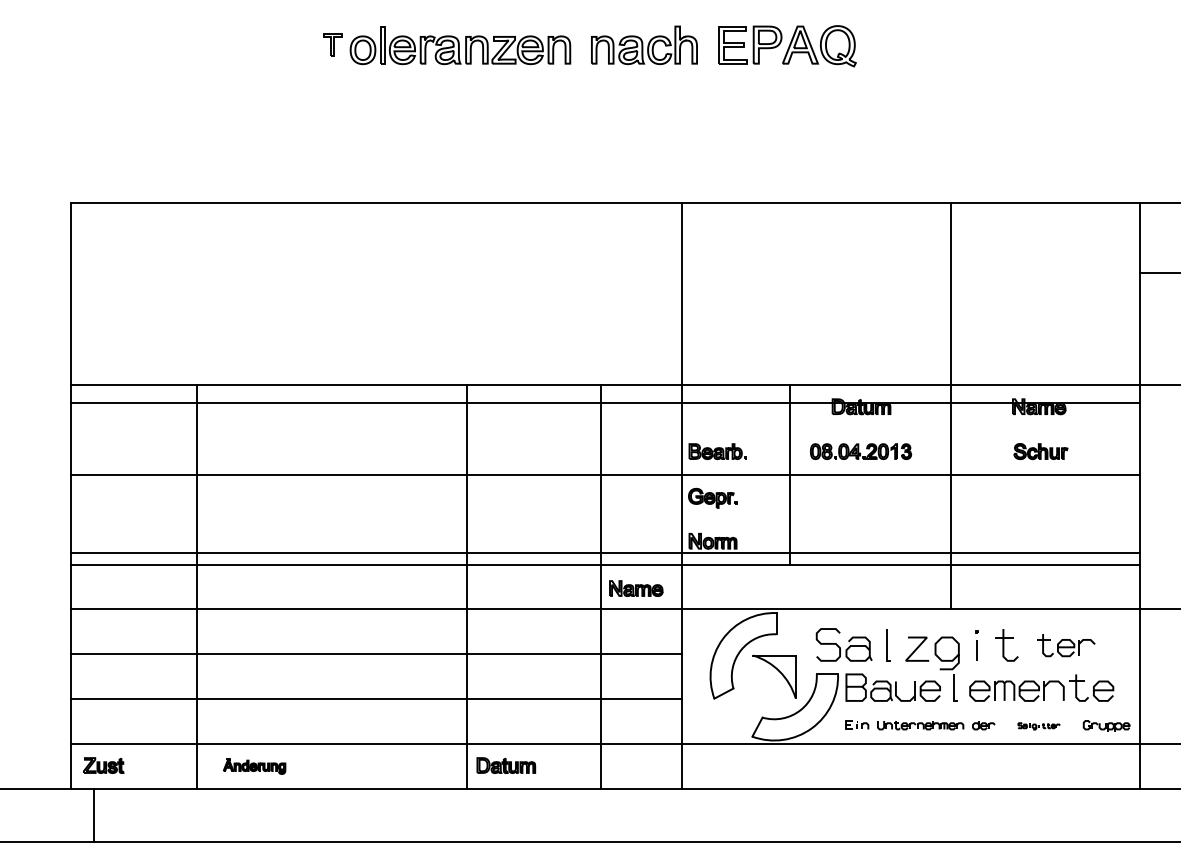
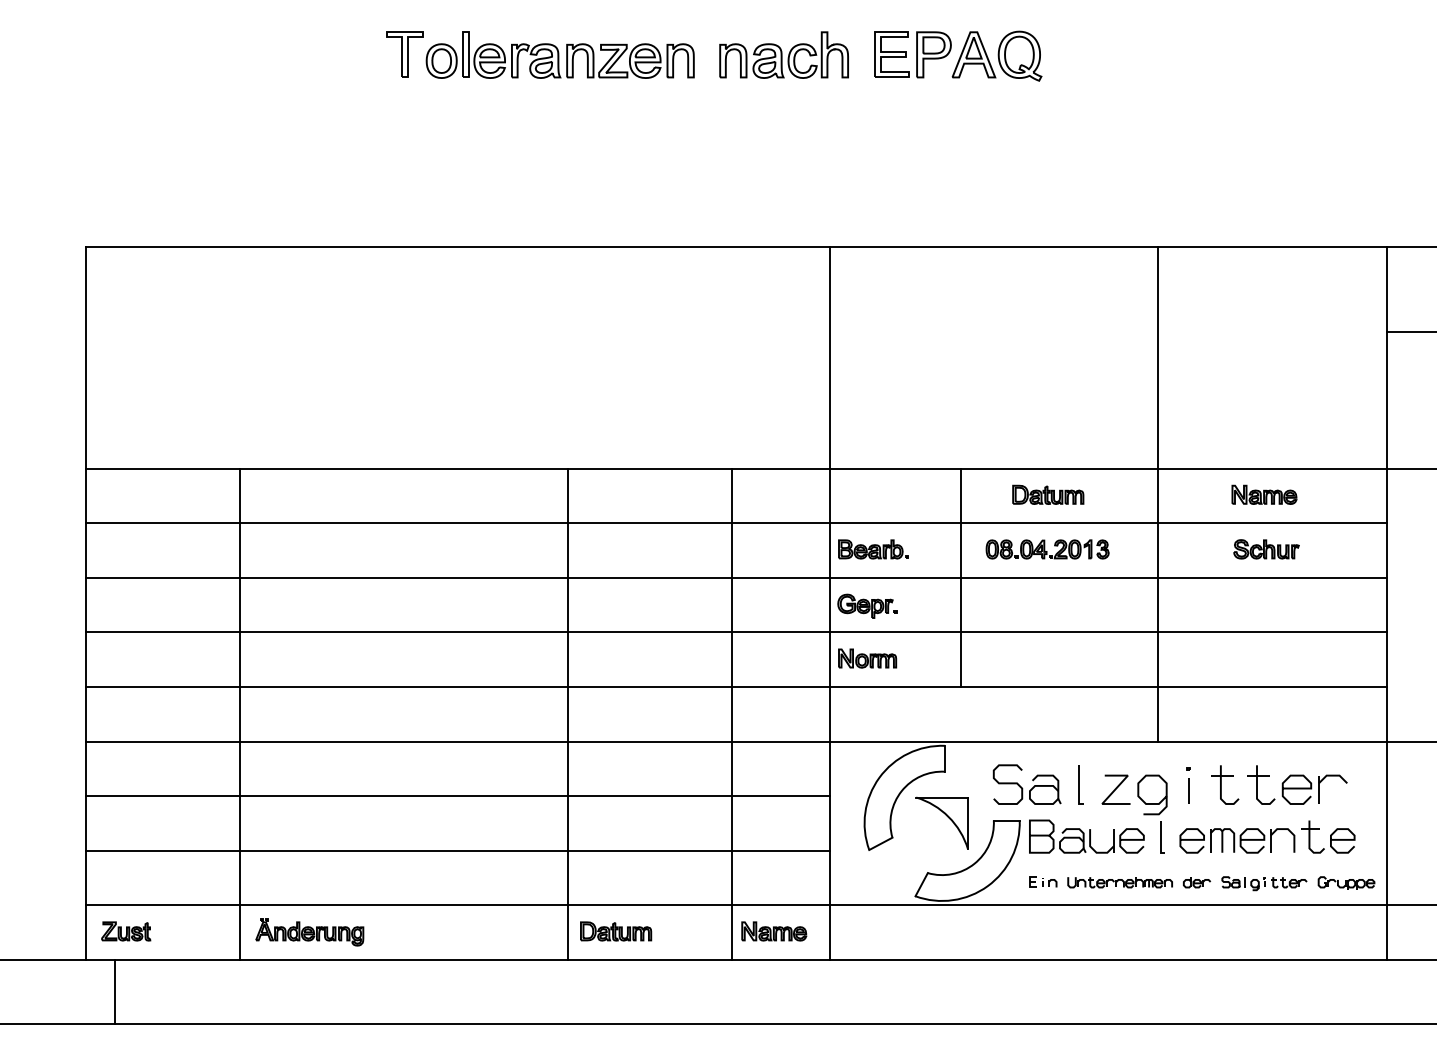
part: (332, 45) -> (404, 55), size x1.67
line: (605, 403) -> (736, 523), moved
line: (605, 552) -> (736, 632), moved
part: (636, 588) -> (774, 931), moved
part: (1066, 645) -> (1297, 785), size x1.43
part: (1038, 726) -> (1263, 883), size x1.67
part: (254, 766) -> (309, 932), size x1.43

